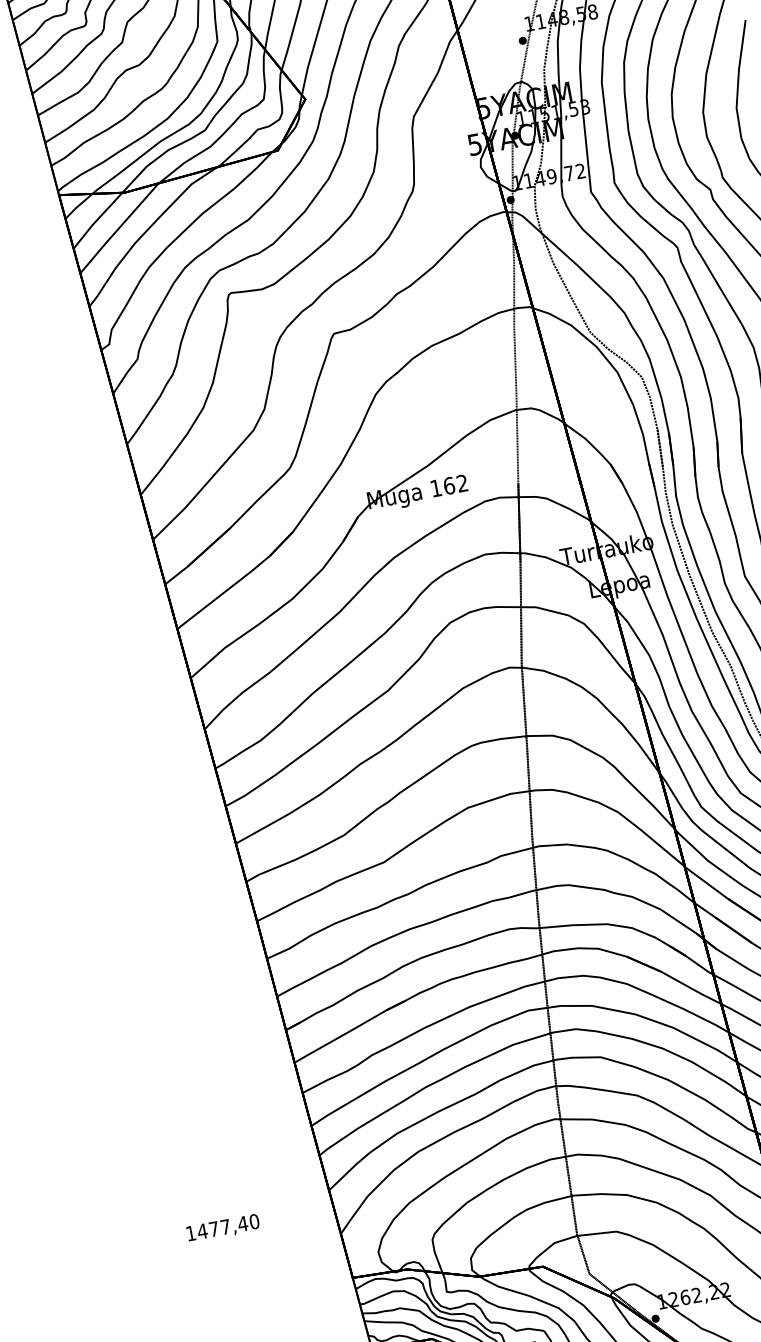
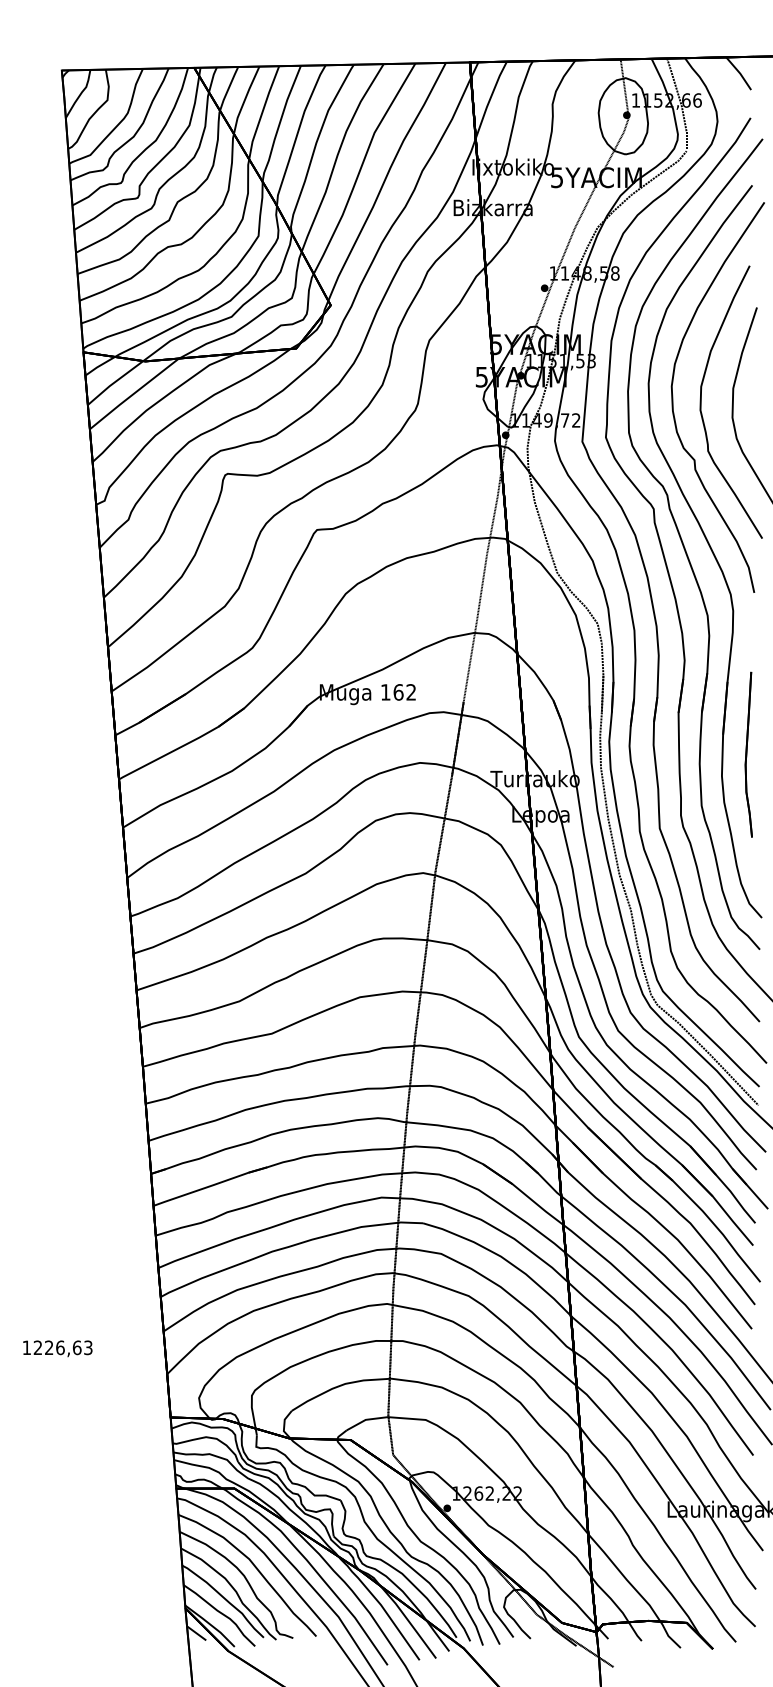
text: (227, 1226) -> (62, 1347), 1477,40 -> 1226,63

